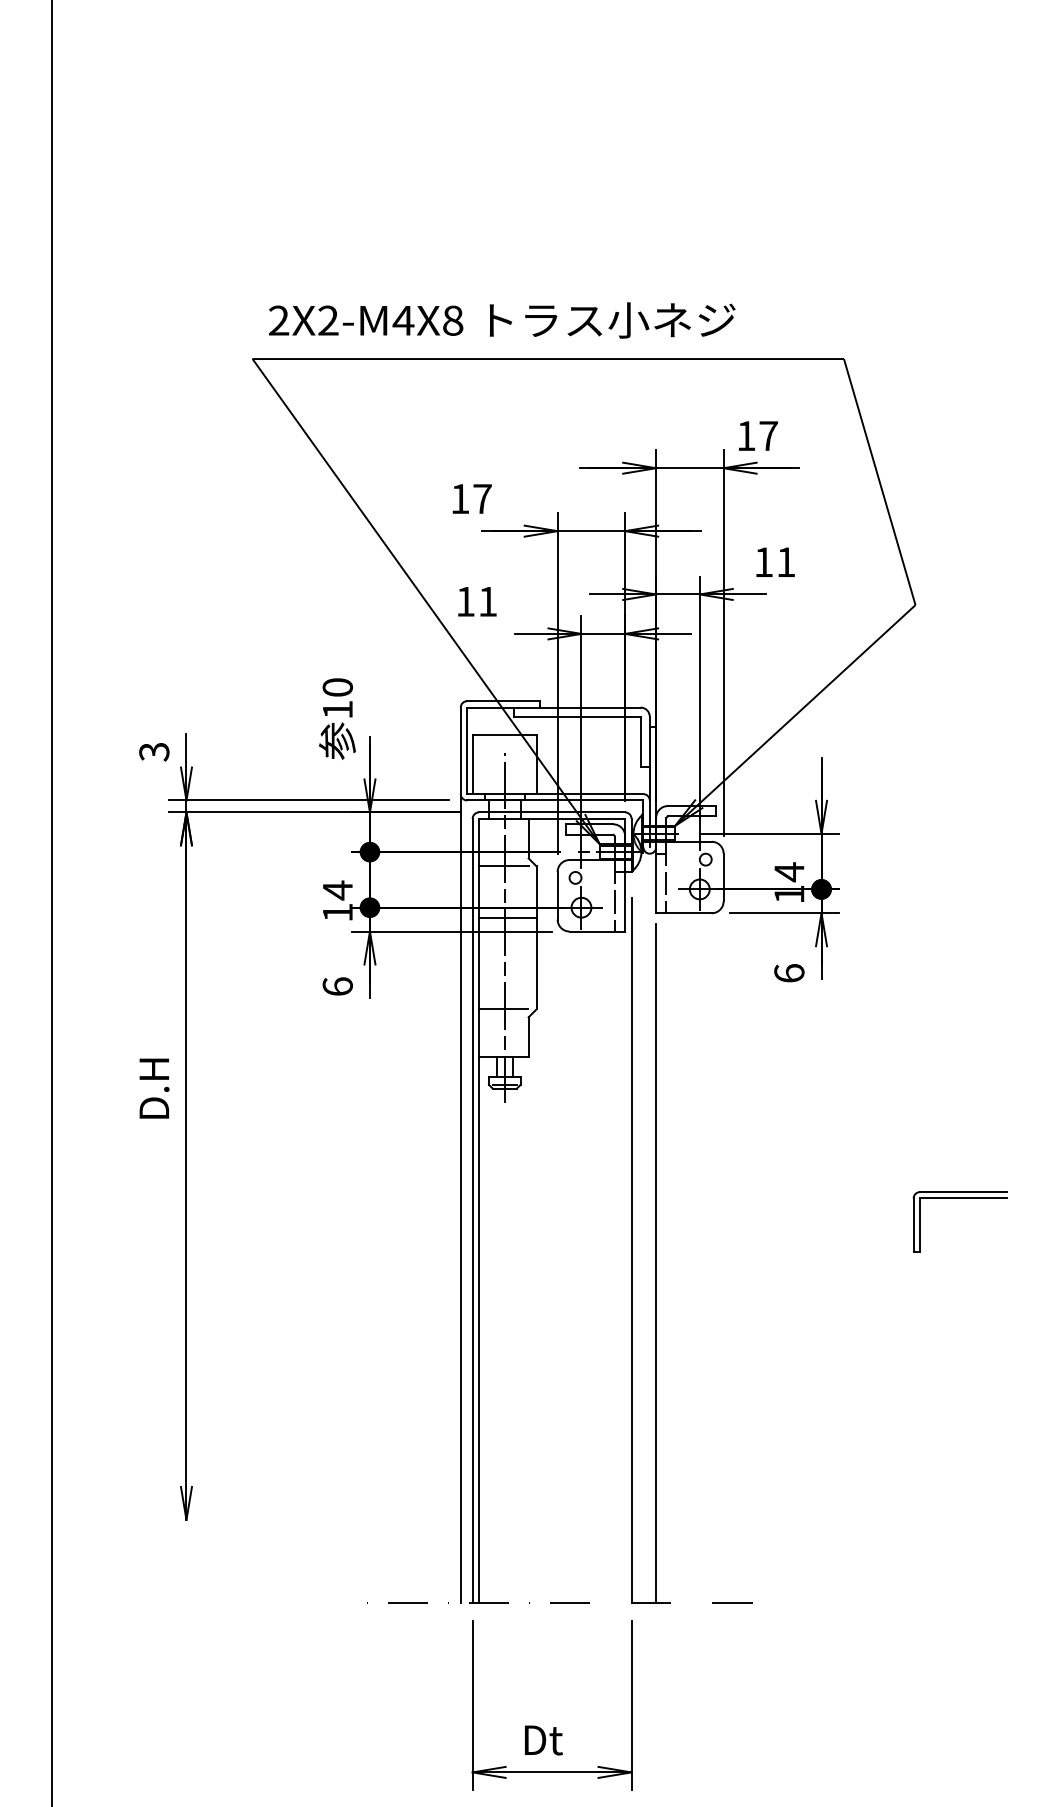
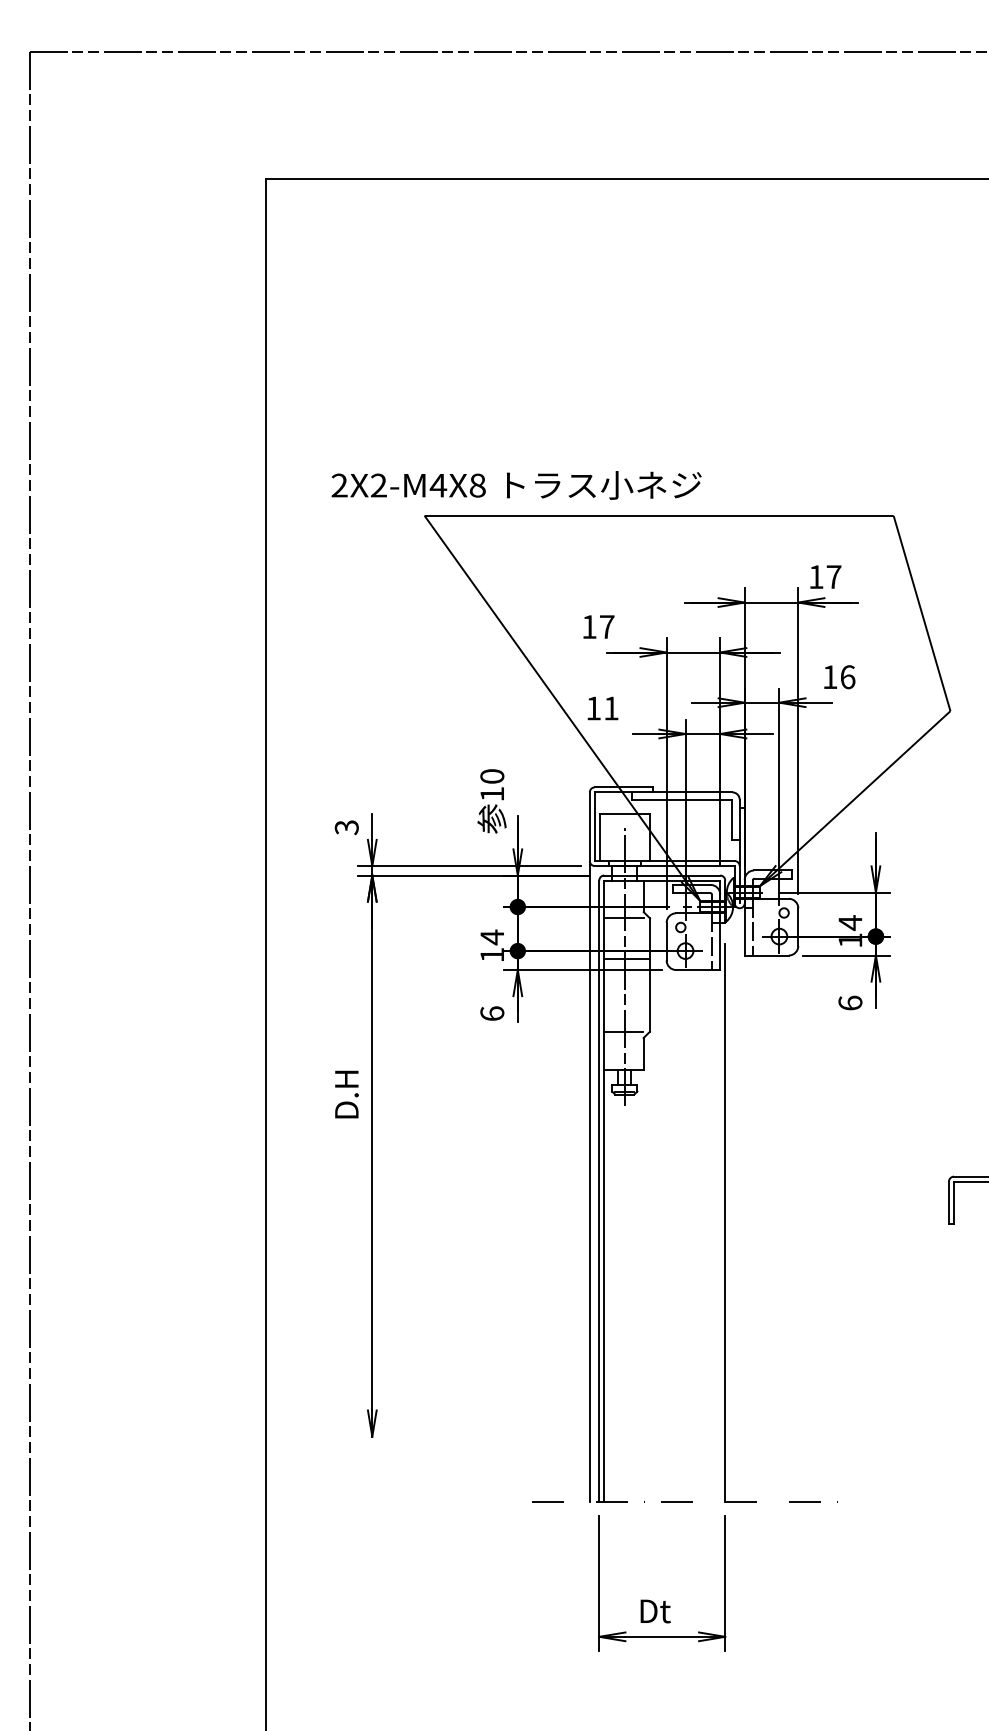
text: (501, 320) -> (516, 485), moved
text: (786, 562) -> (848, 677), 11 -> 16
line: (655, 1262) -> (744, 1232), removed

